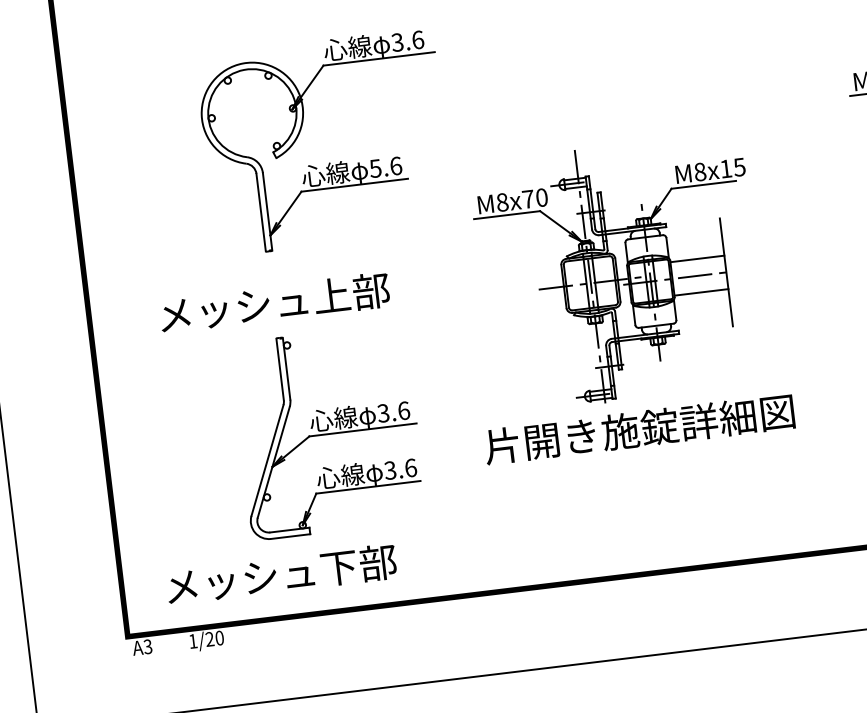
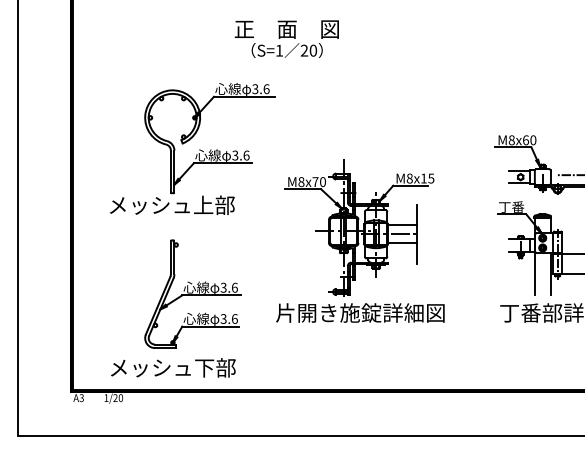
text: (375, 166) -> (235, 154), 5.6 -> 3.6
text: (274, 301) -> (172, 204), moved
text: (281, 573) -> (173, 367), moved

